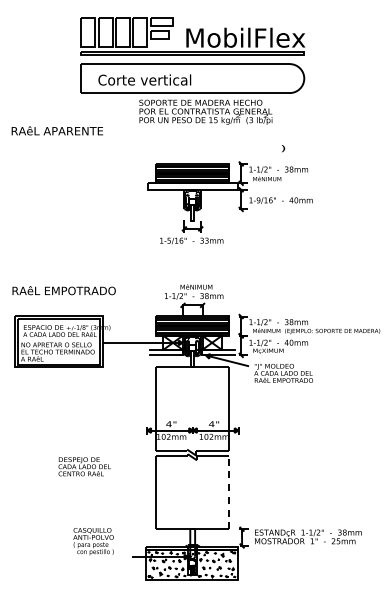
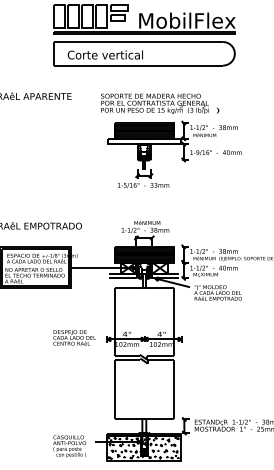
text: (205, 111) -> (154, 103), moved
text: (84, 466) -> (74, 337), moved
line: (229, 492) -> (174, 389), dashed -> solid
text: (93, 541) -> (69, 446), moved

